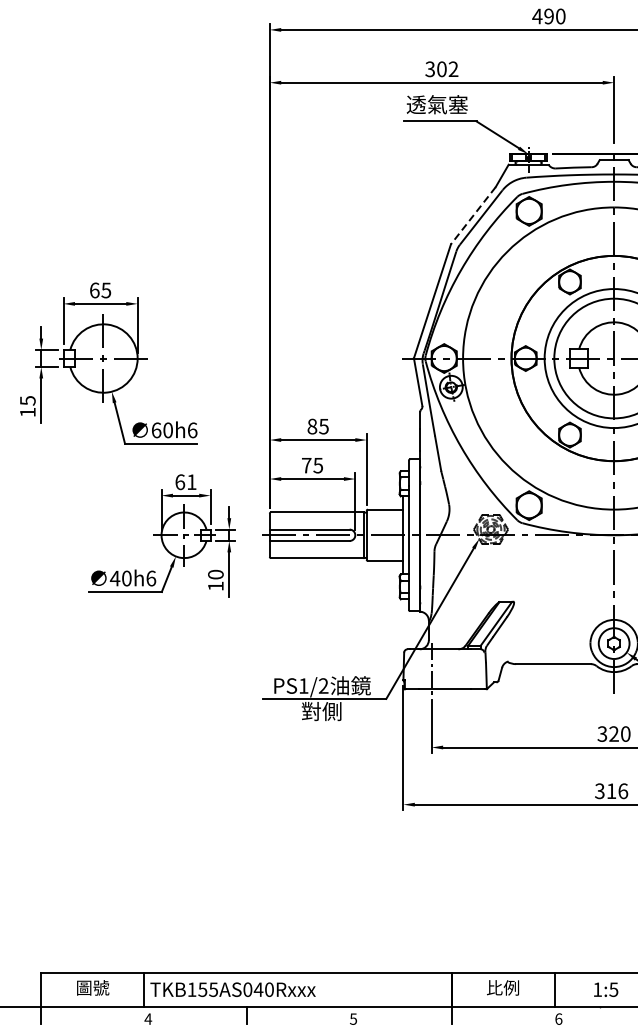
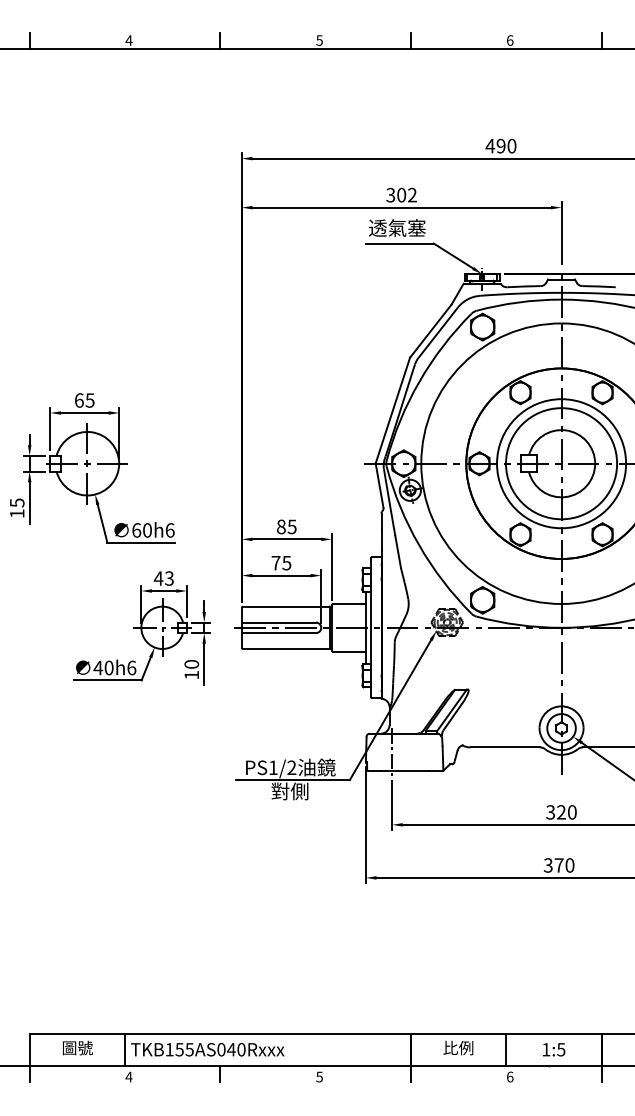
line: (472, 216) -> (430, 331), dashed -> solid
text: (185, 482) -> (163, 578), 61 -> 43
text: (617, 791) -> (564, 865), 316 -> 370

